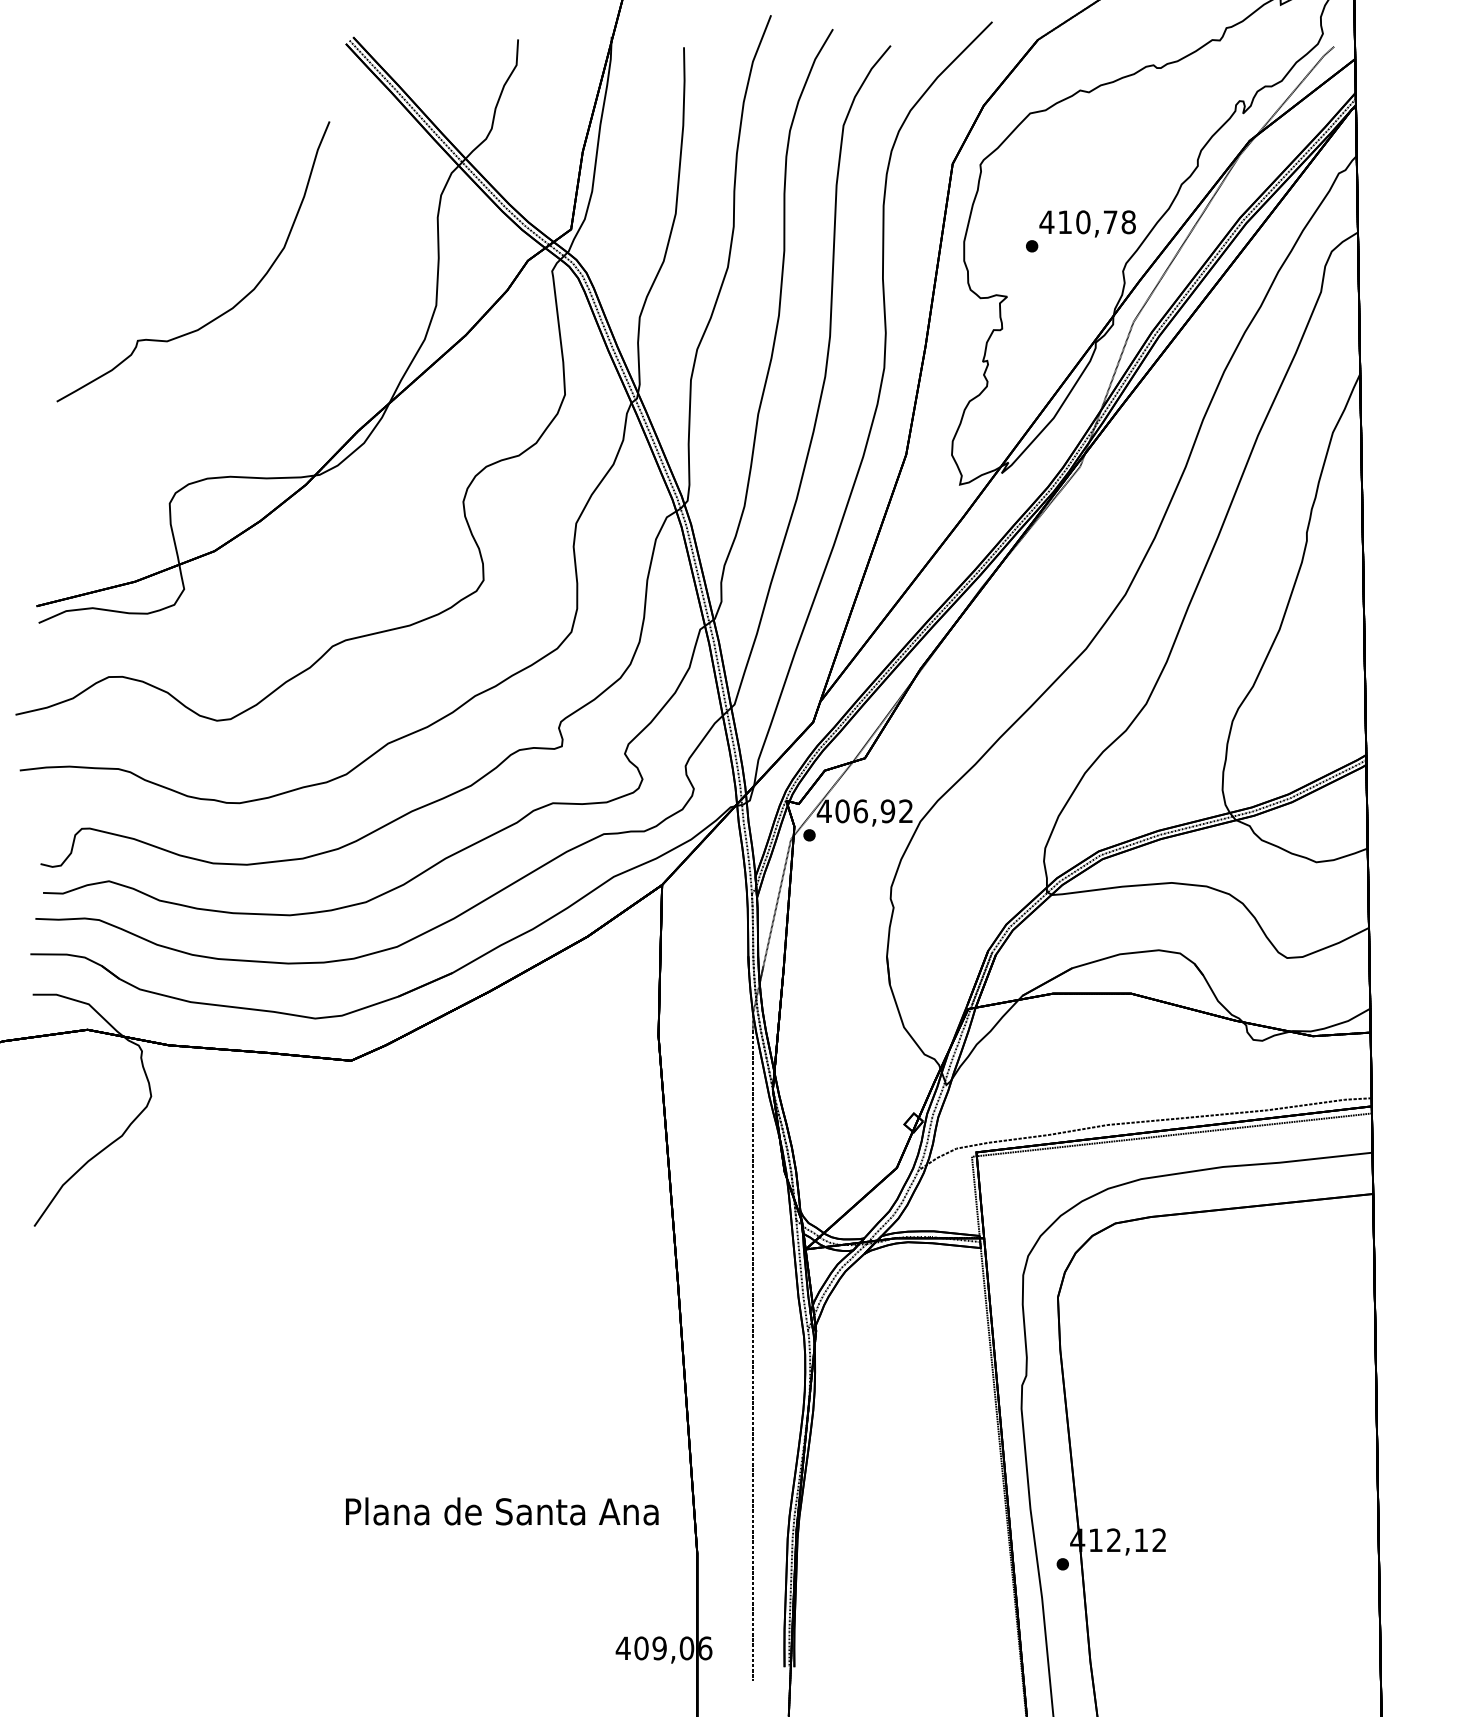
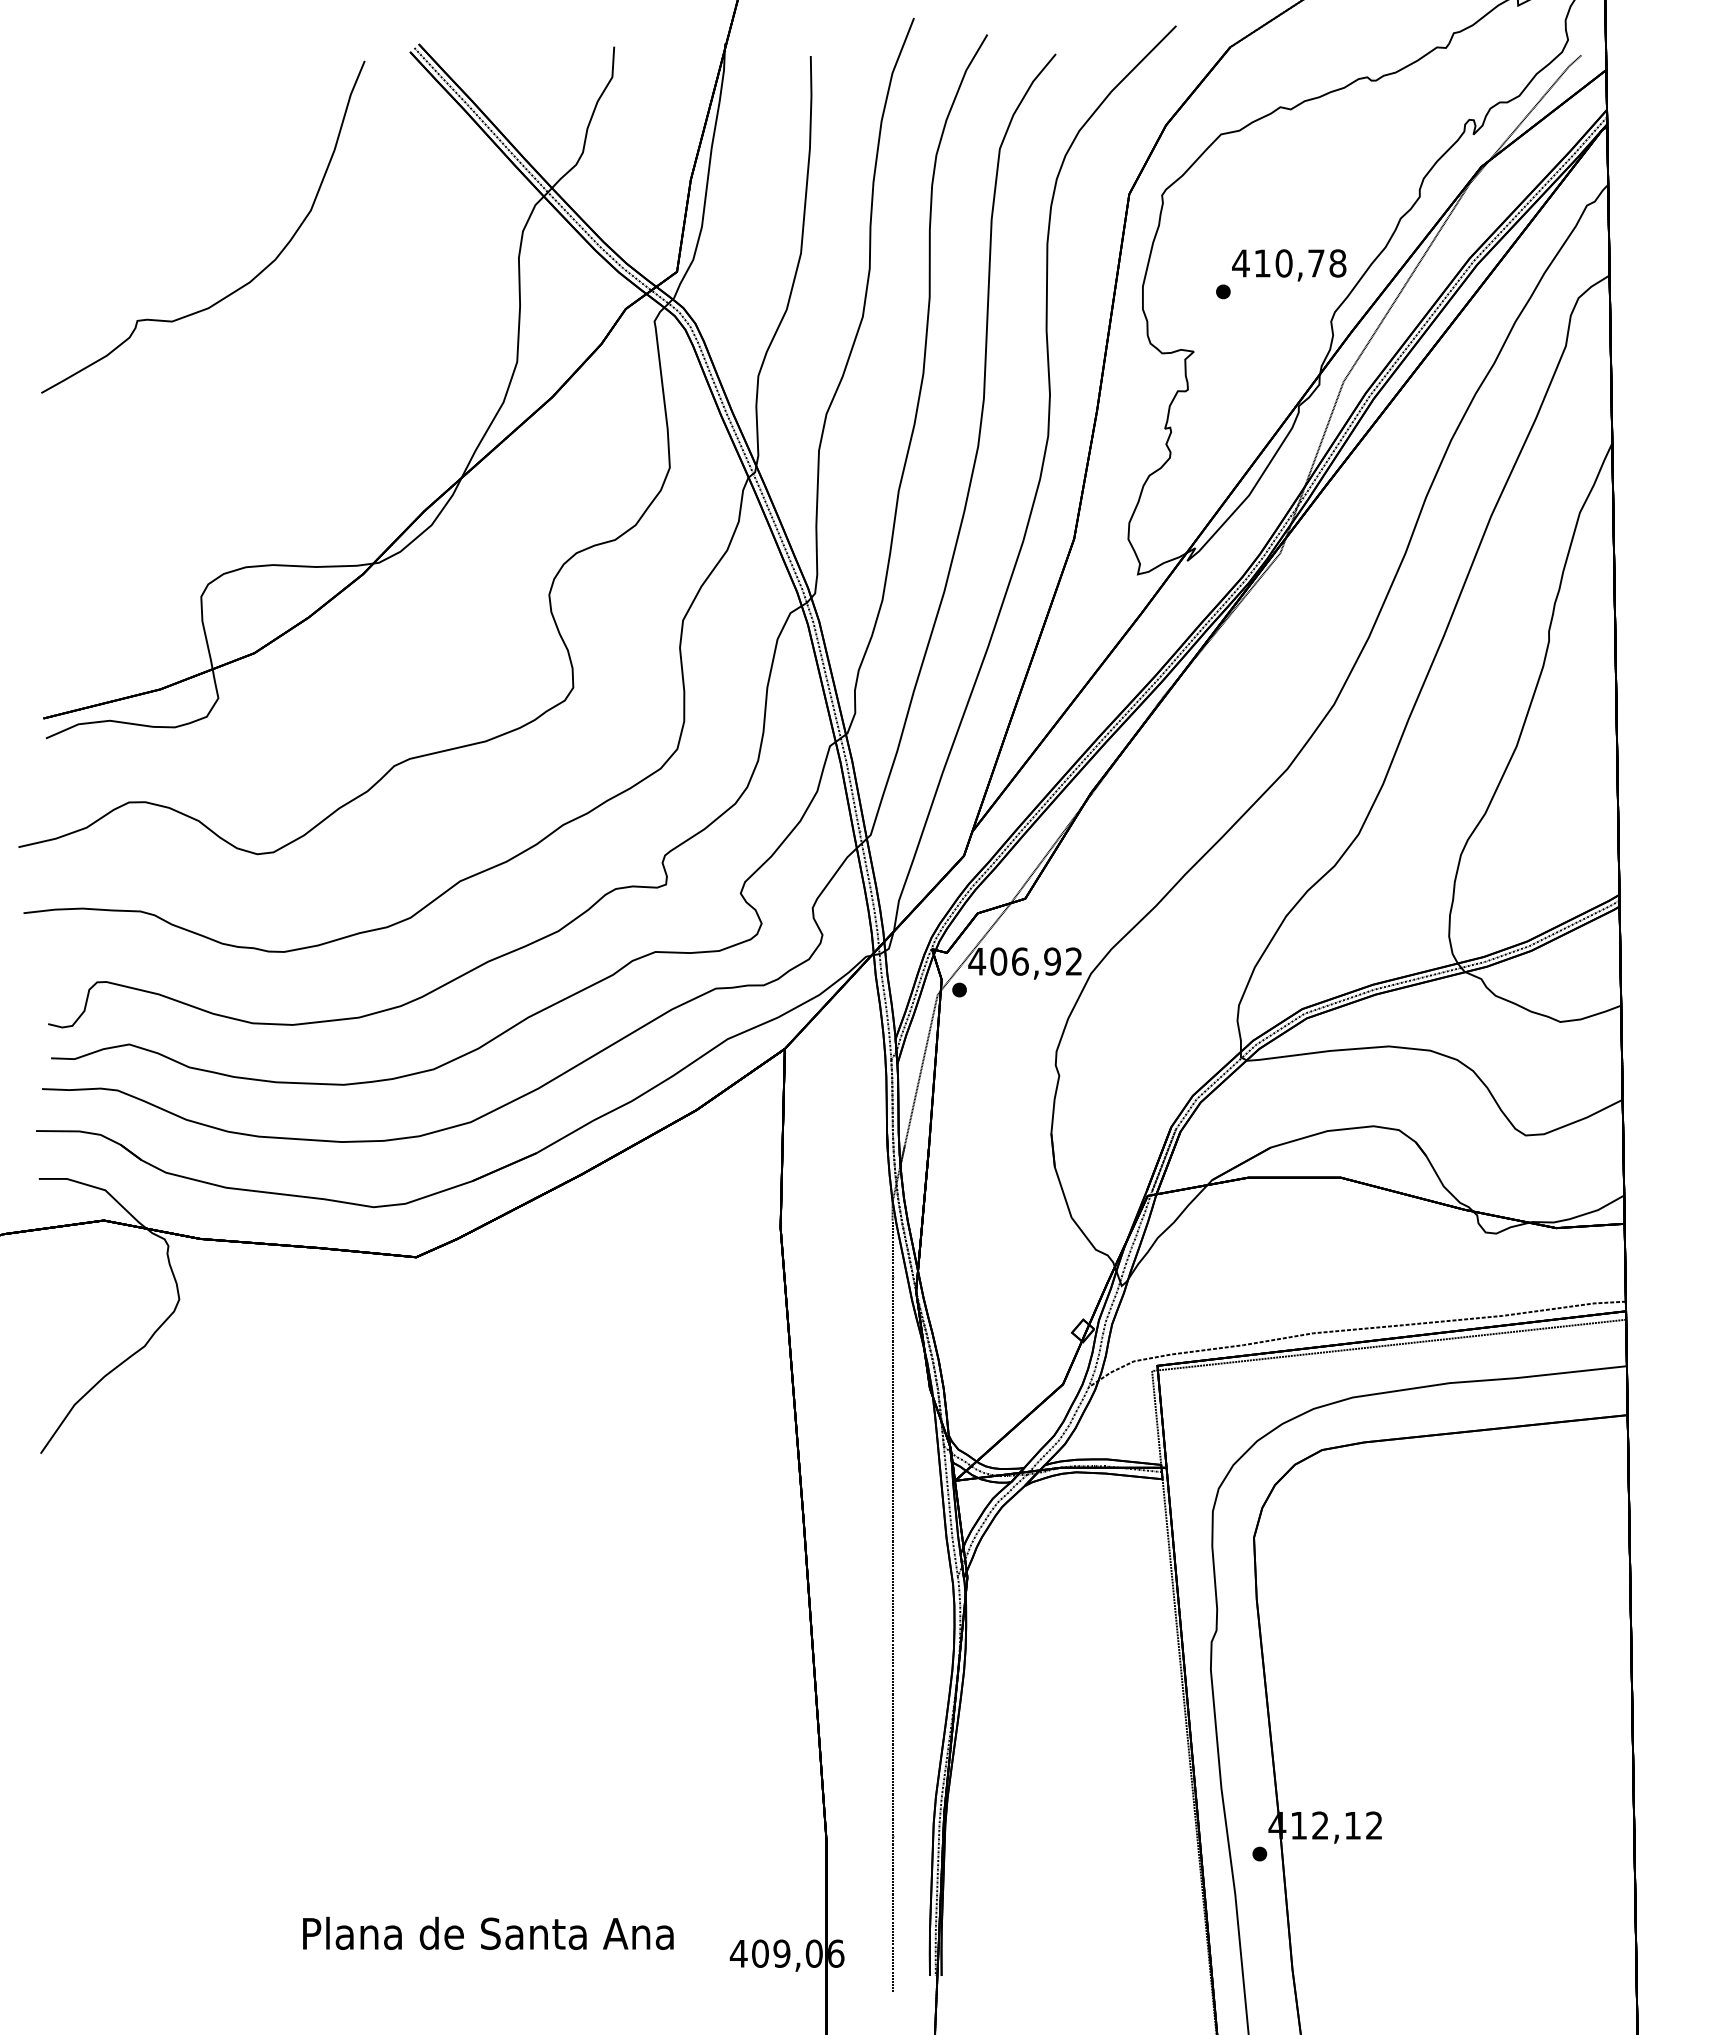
curve: (226, 310) -> (242, 285), moved
text: (502, 1510) -> (488, 1932), moved

